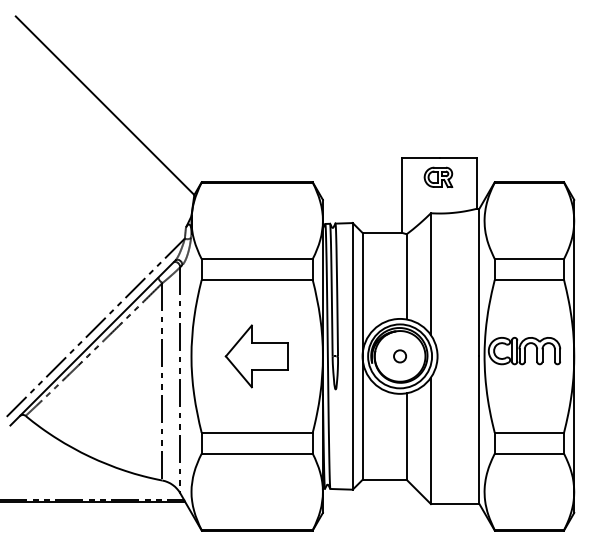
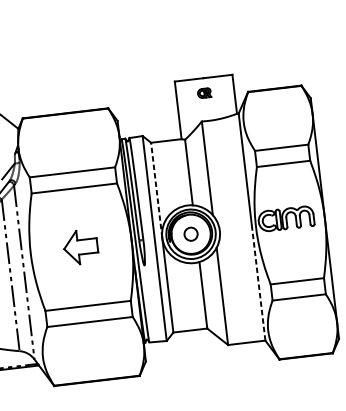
part: (438, 177) -> (204, 93), size x0.6
line: (362, 294) -> (156, 190), solid -> dashed
part: (256, 356) -> (80, 247), size x0.7
circle: (399, 356) -> (190, 234), size x1.4
line: (479, 430) -> (258, 284), solid -> dashed

